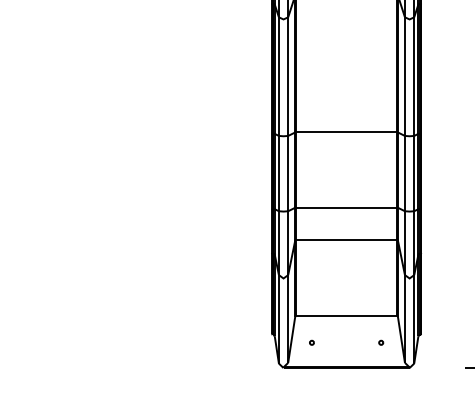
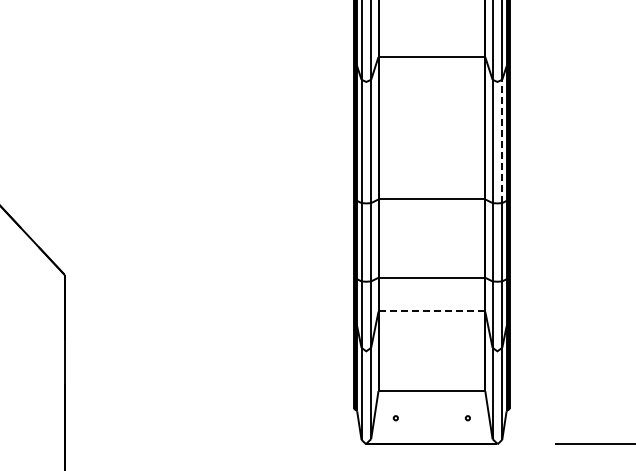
line: (414, 76) -> (502, 141), solid -> dashed
line: (346, 240) -> (431, 311), solid -> dashed

